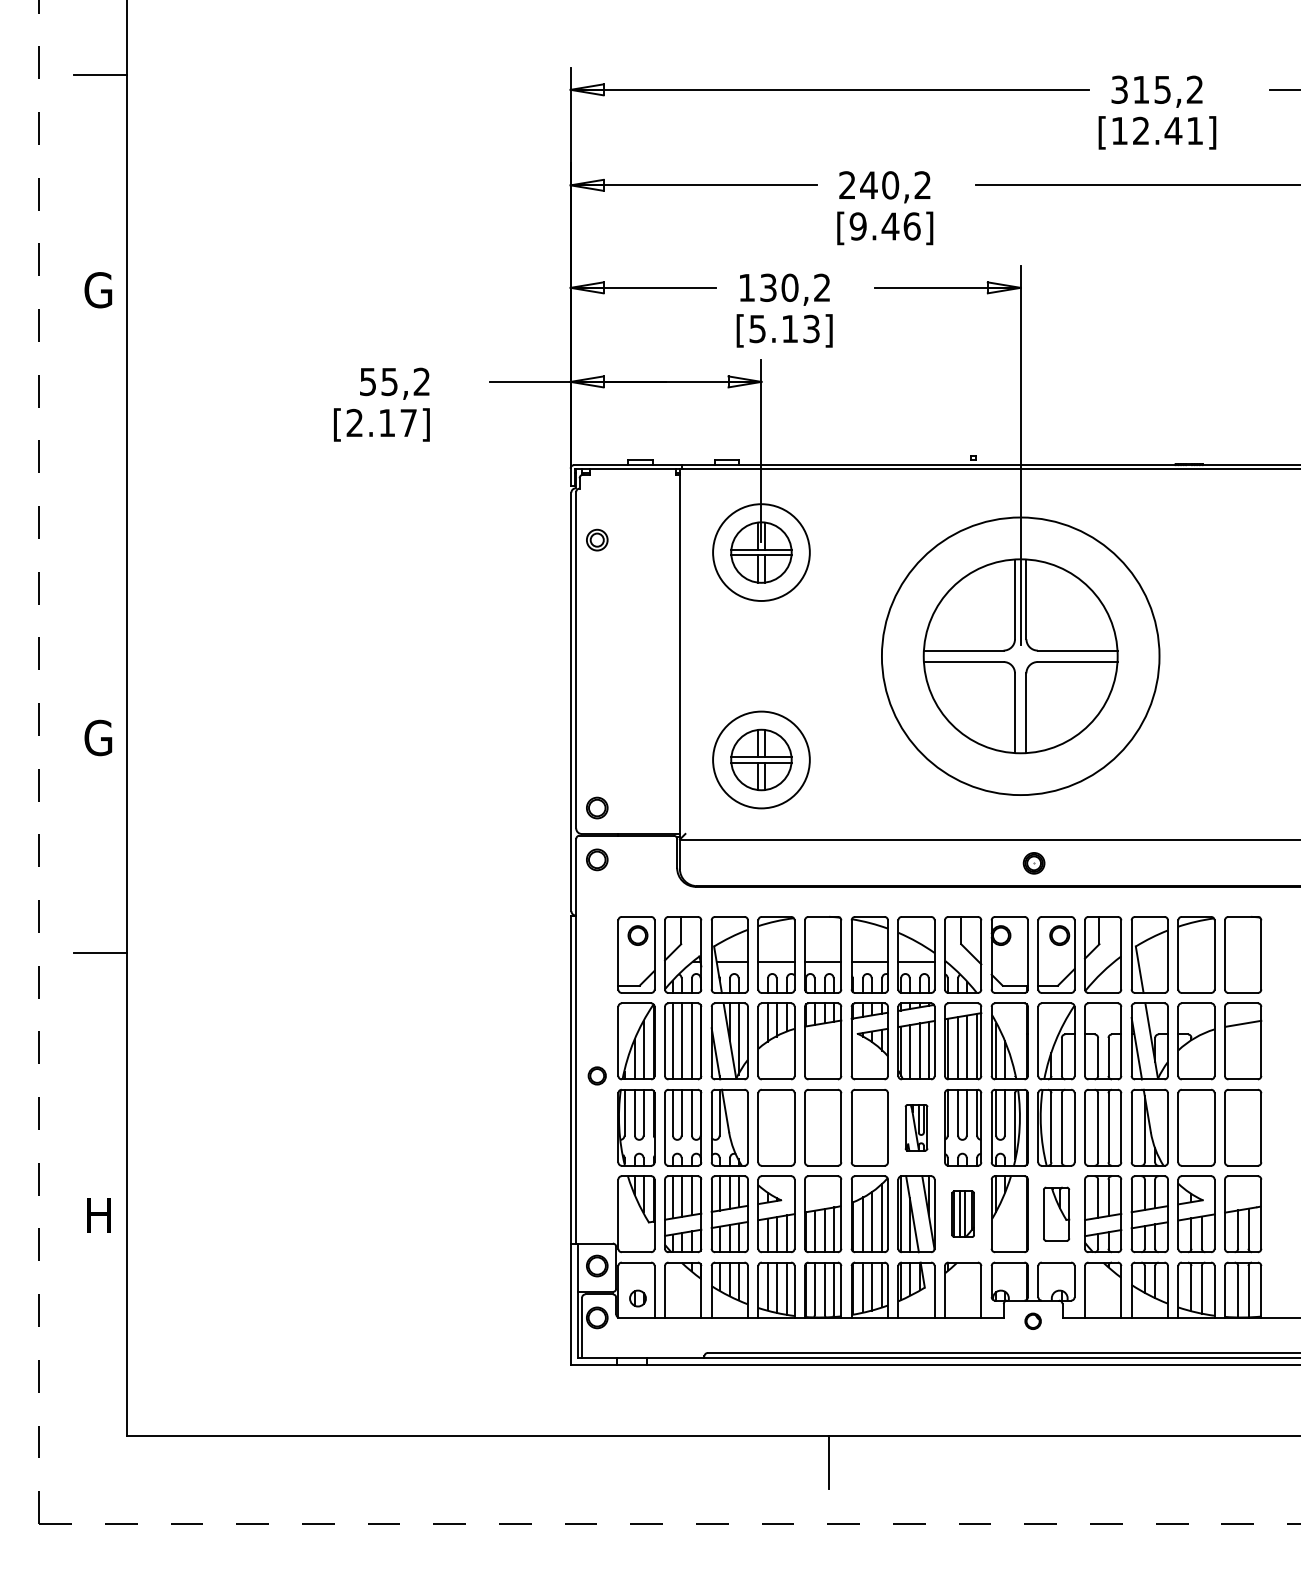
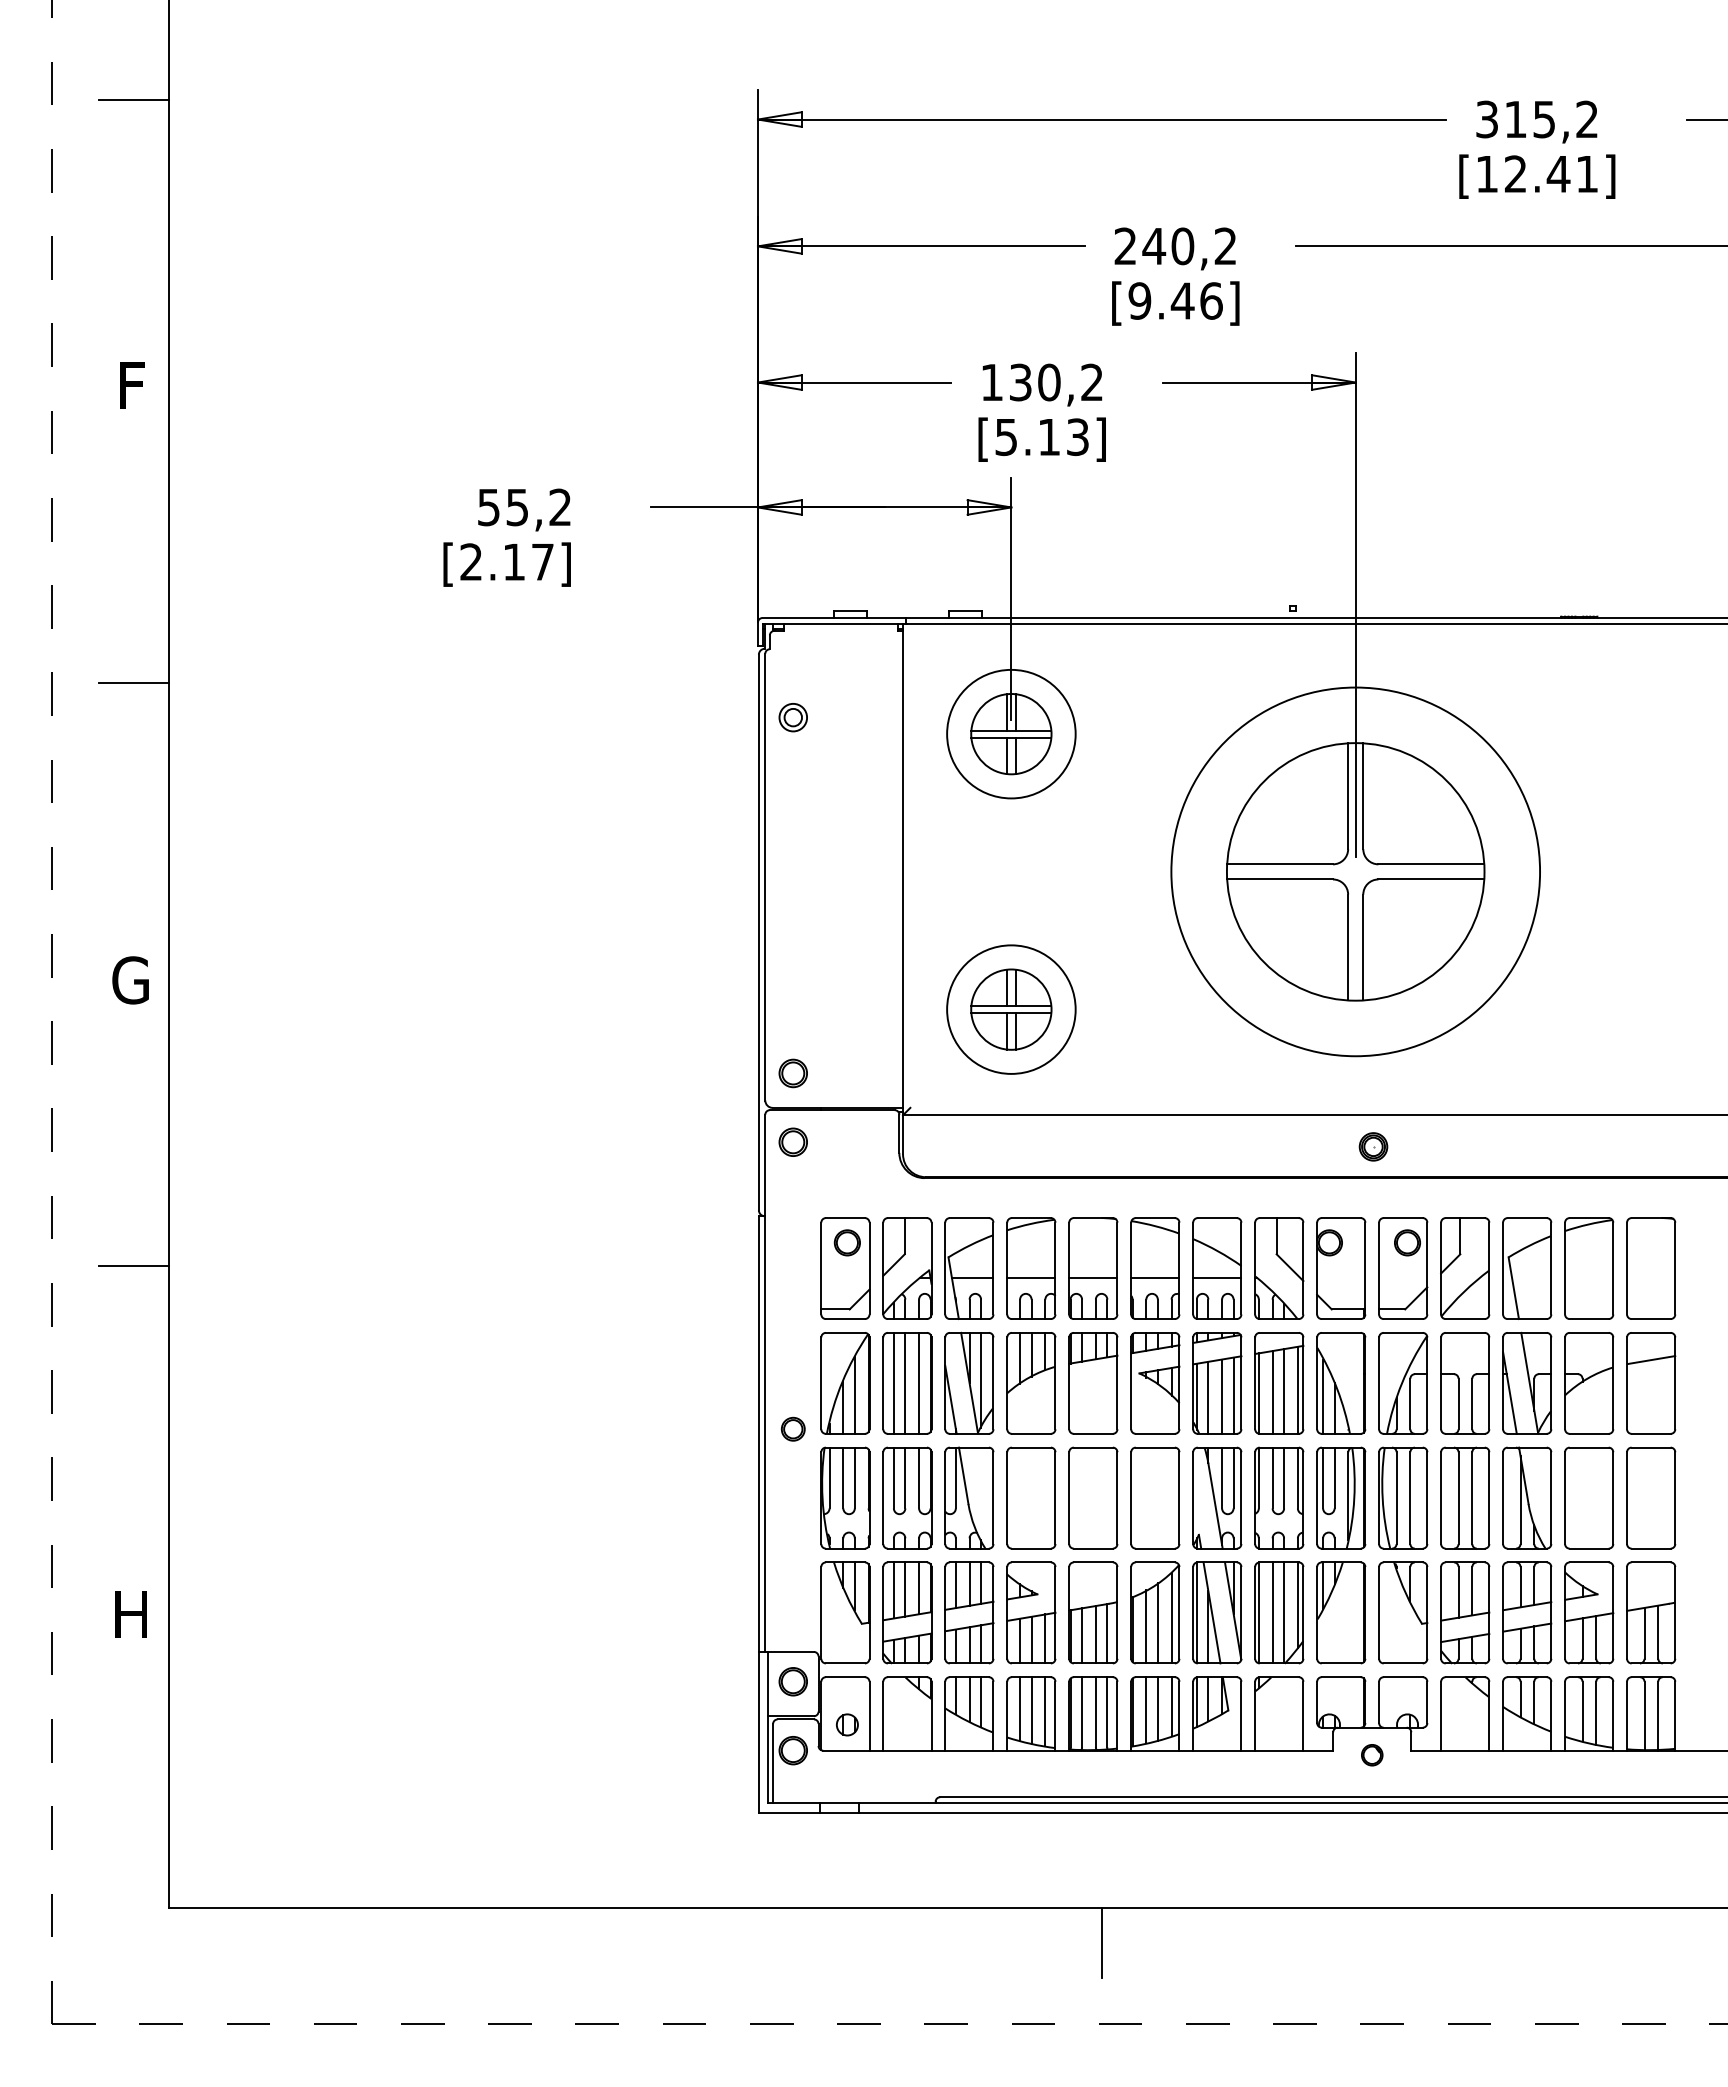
text: (98, 290) -> (130, 385), G -> F
line: (100, 514) -> (133, 683), added
part: (916, 1127) -> (1217, 1497), size x1.67
part: (963, 1213) -> (1279, 1612), size x1.67
part: (1056, 1213) -> (1403, 1612), size x1.43

